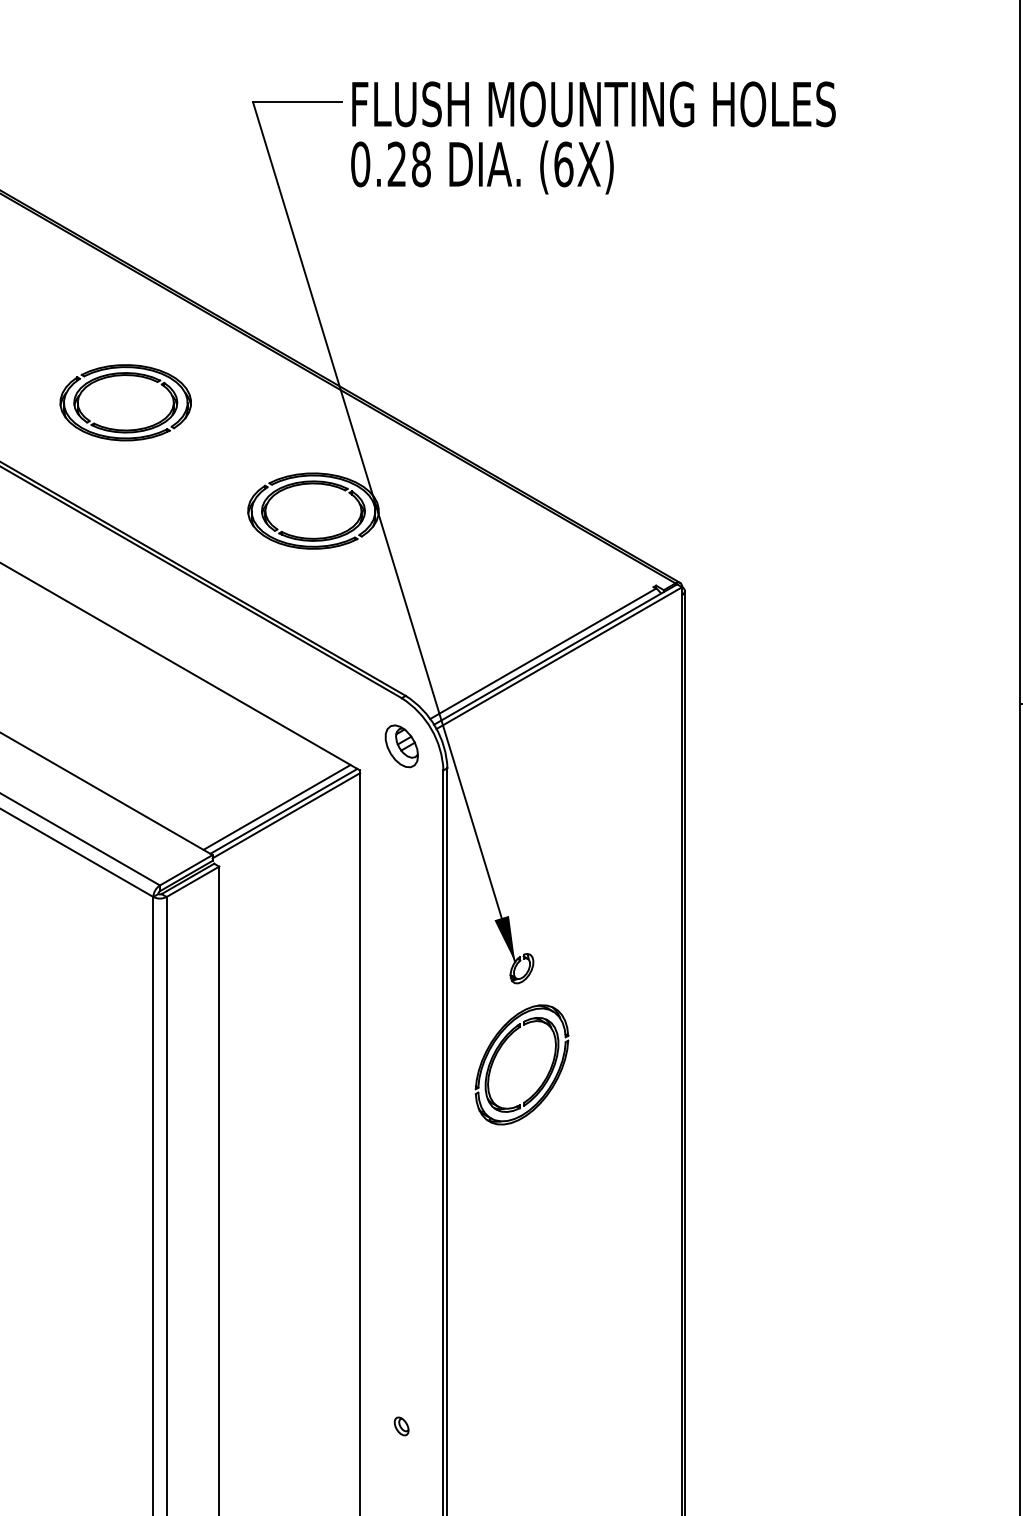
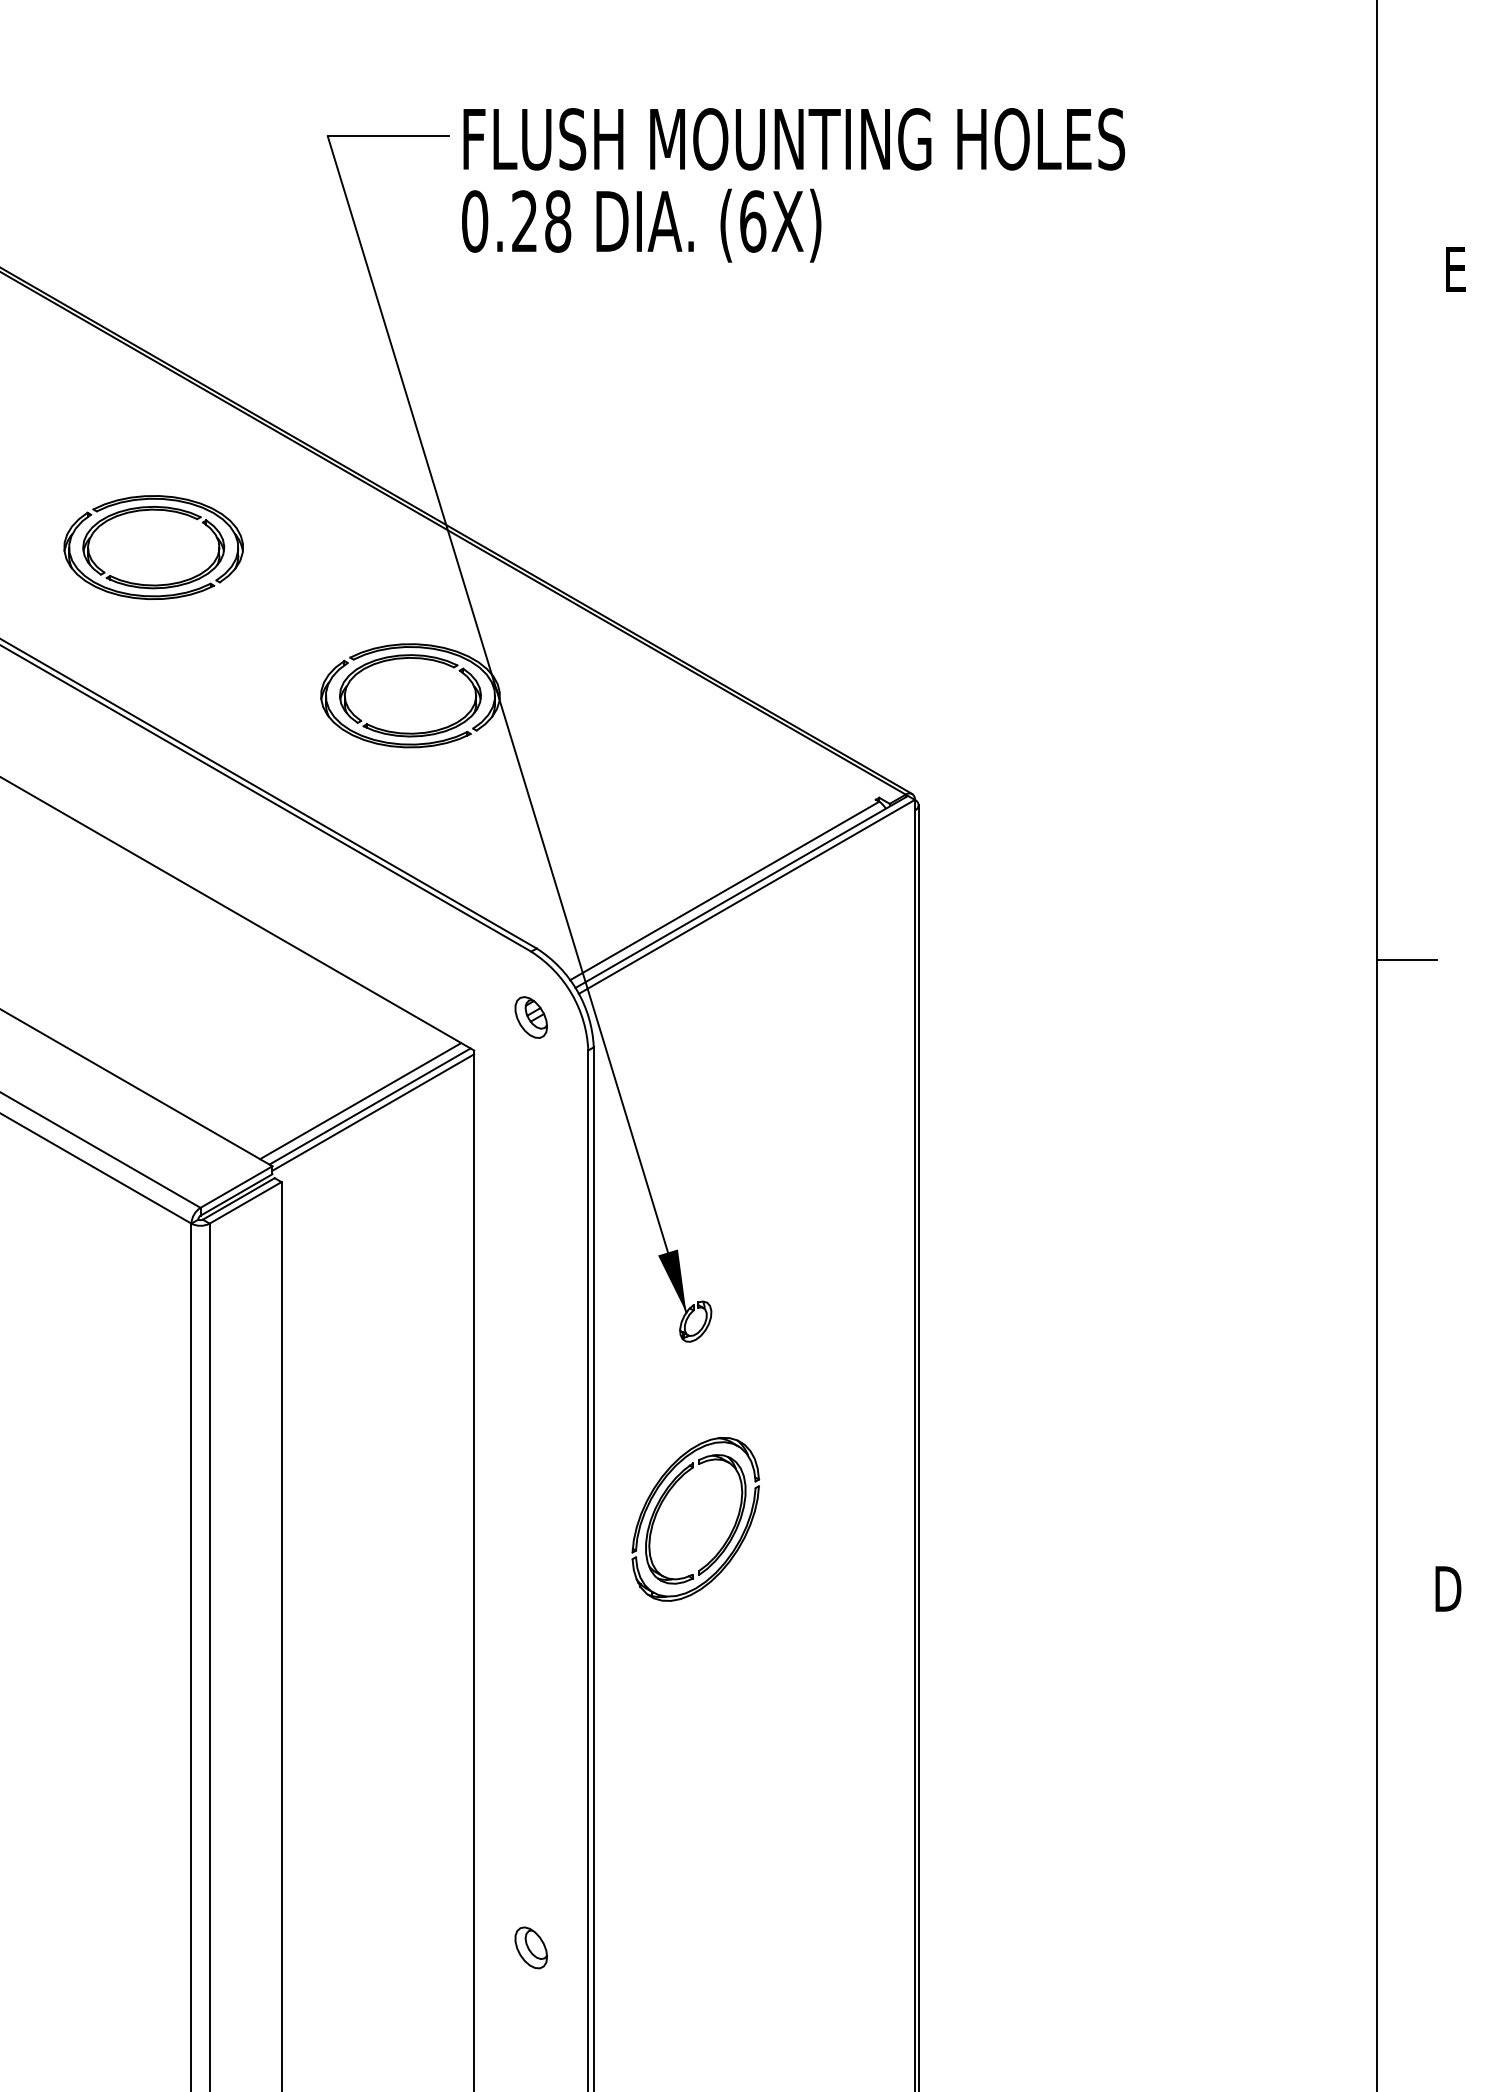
part: (401, 746) -> (530, 1017), size x0.71
part: (499, 1051) -> (664, 1500), moved
part: (401, 1426) -> (530, 1947), size x1.67

